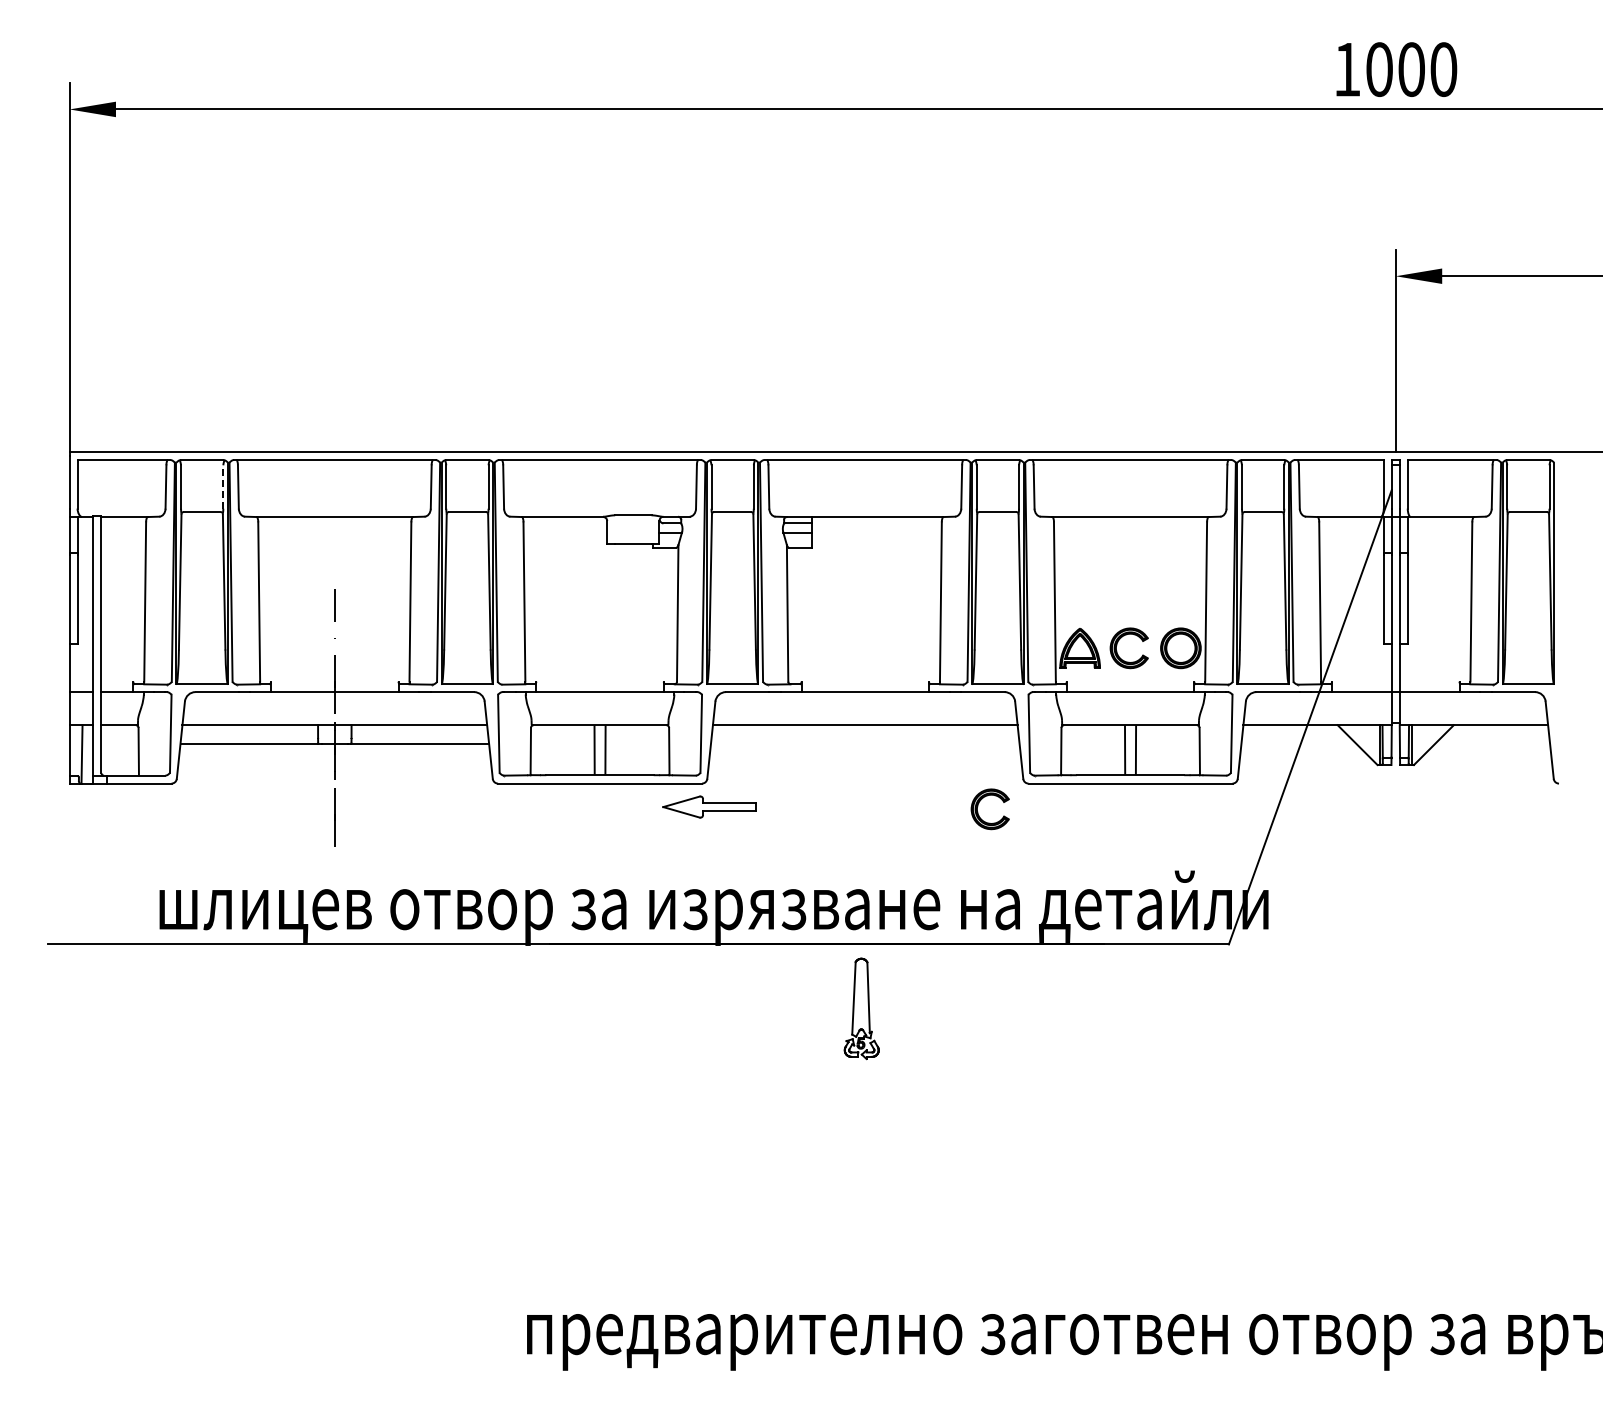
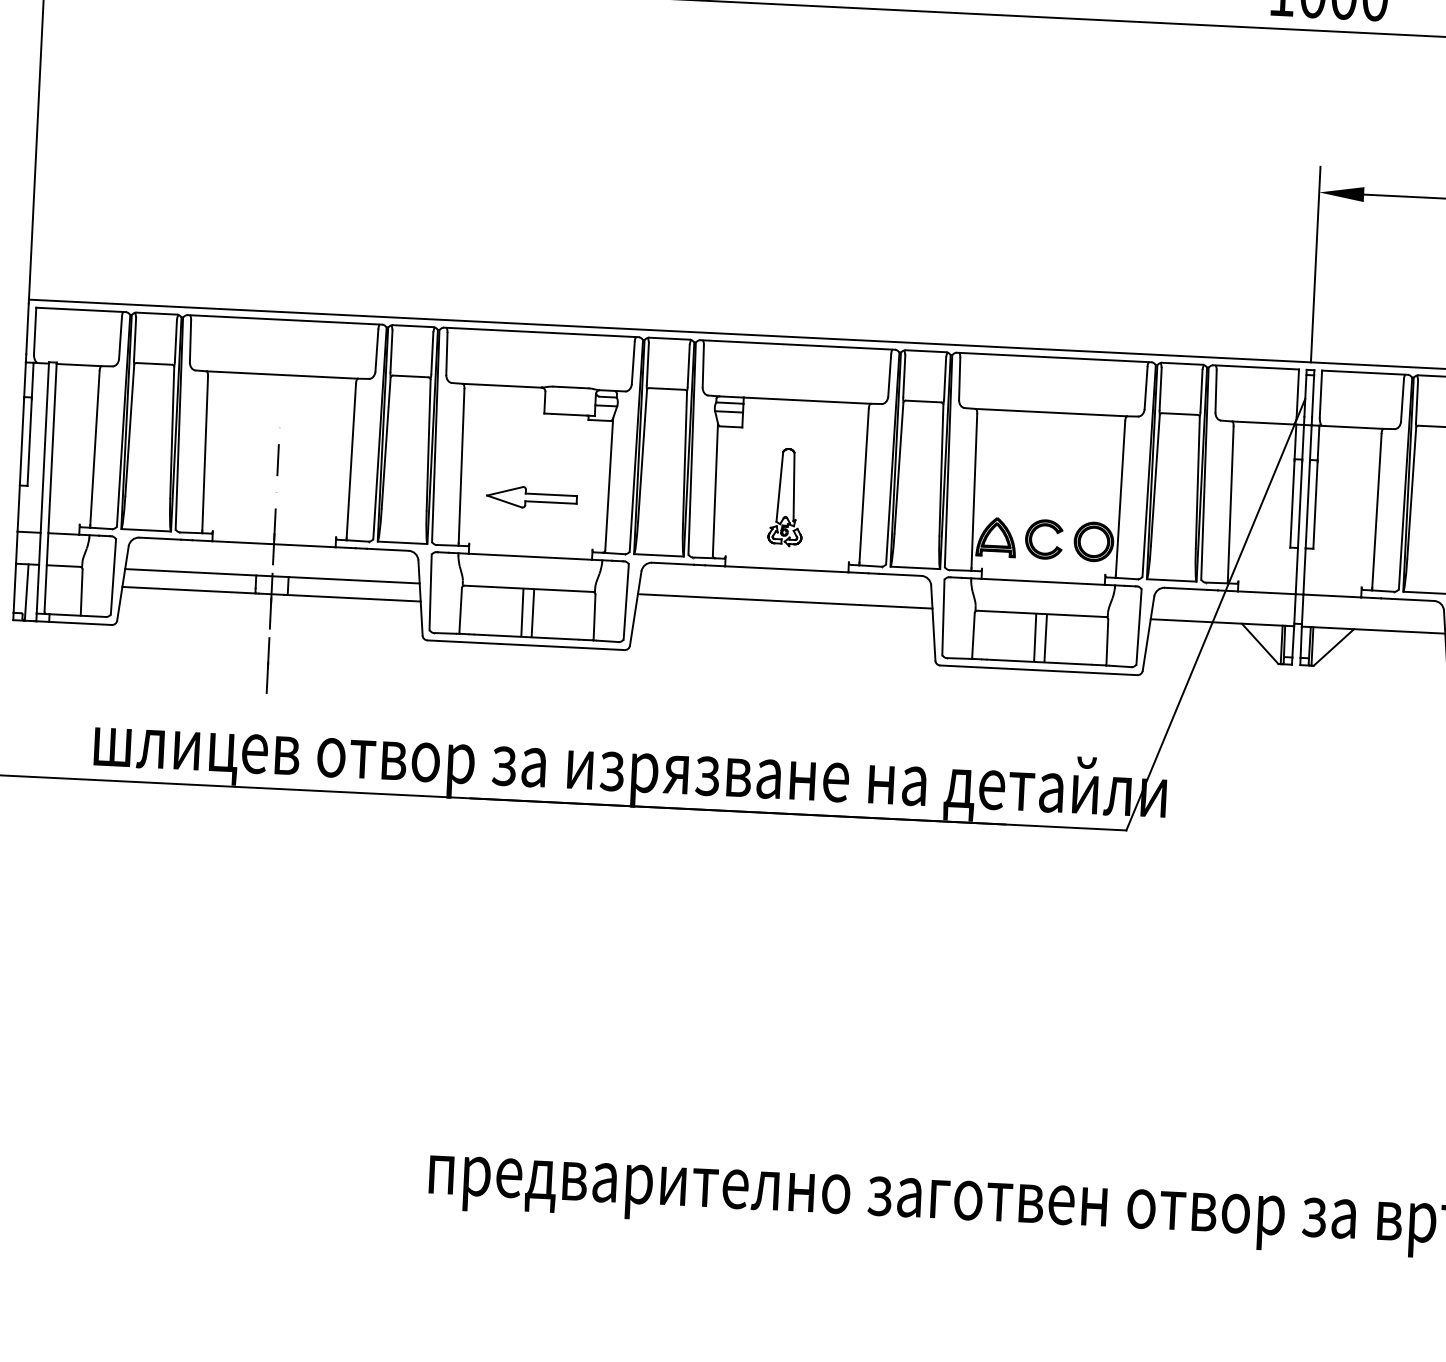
line: (223, 487) -> (176, 341), dashed -> solid
part: (709, 806) -> (531, 497), moved
part: (978, 806) -> (890, 685), removed
part: (861, 1008) -> (786, 497), moved

